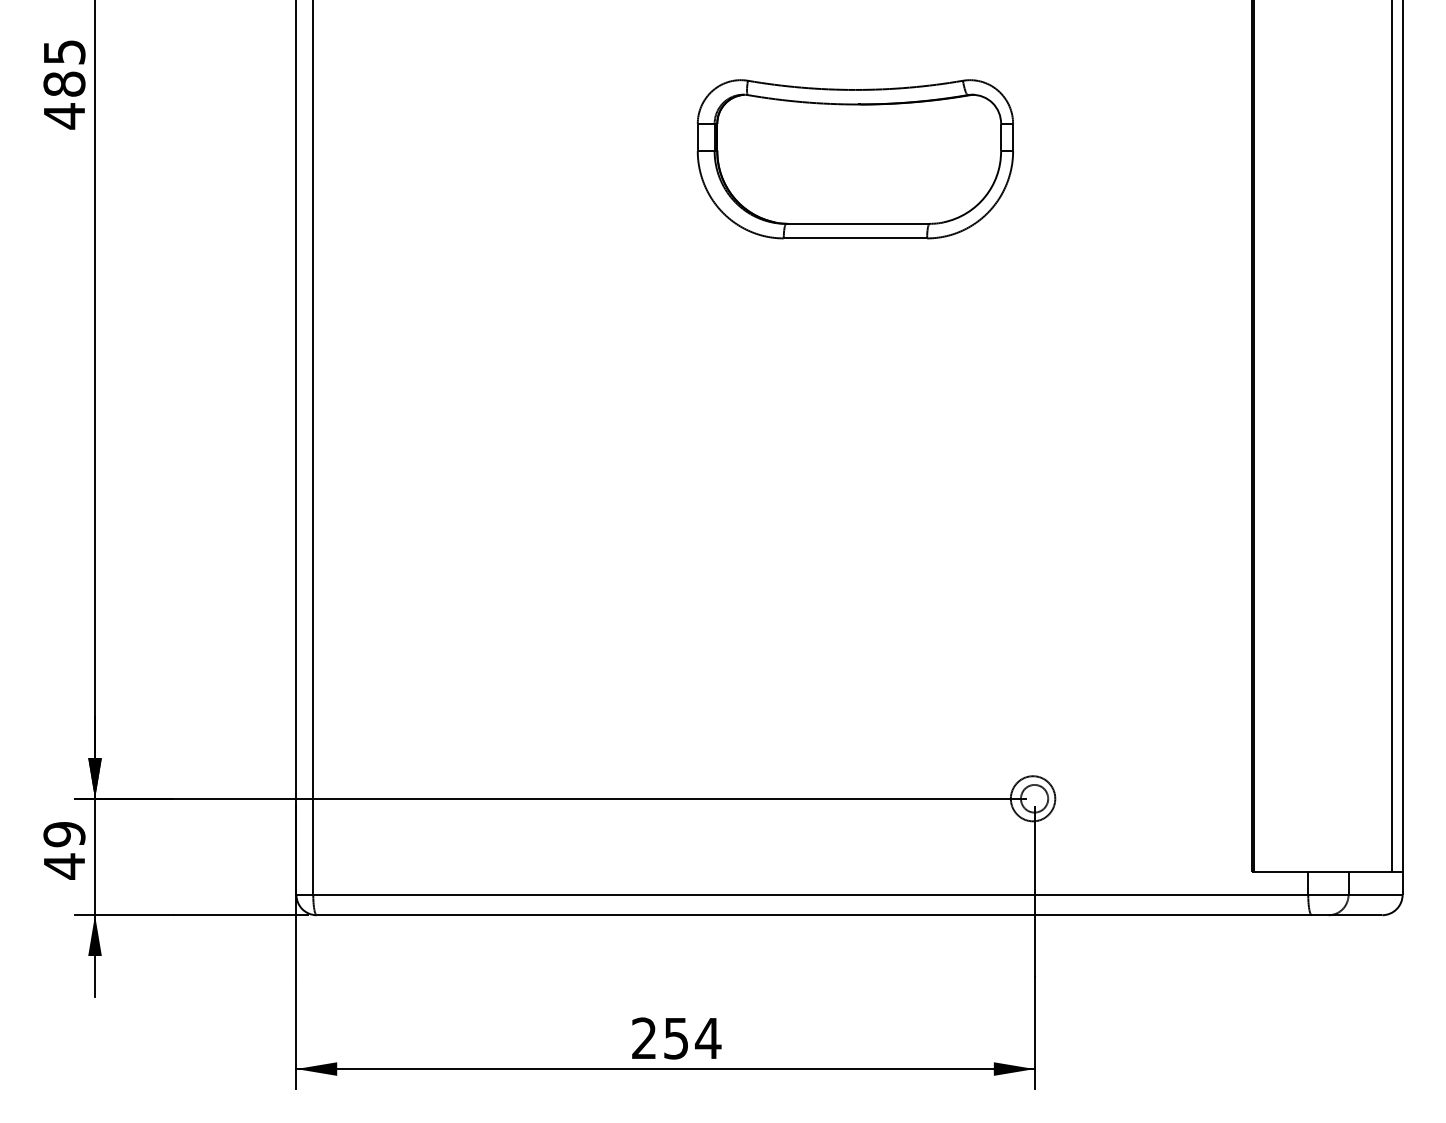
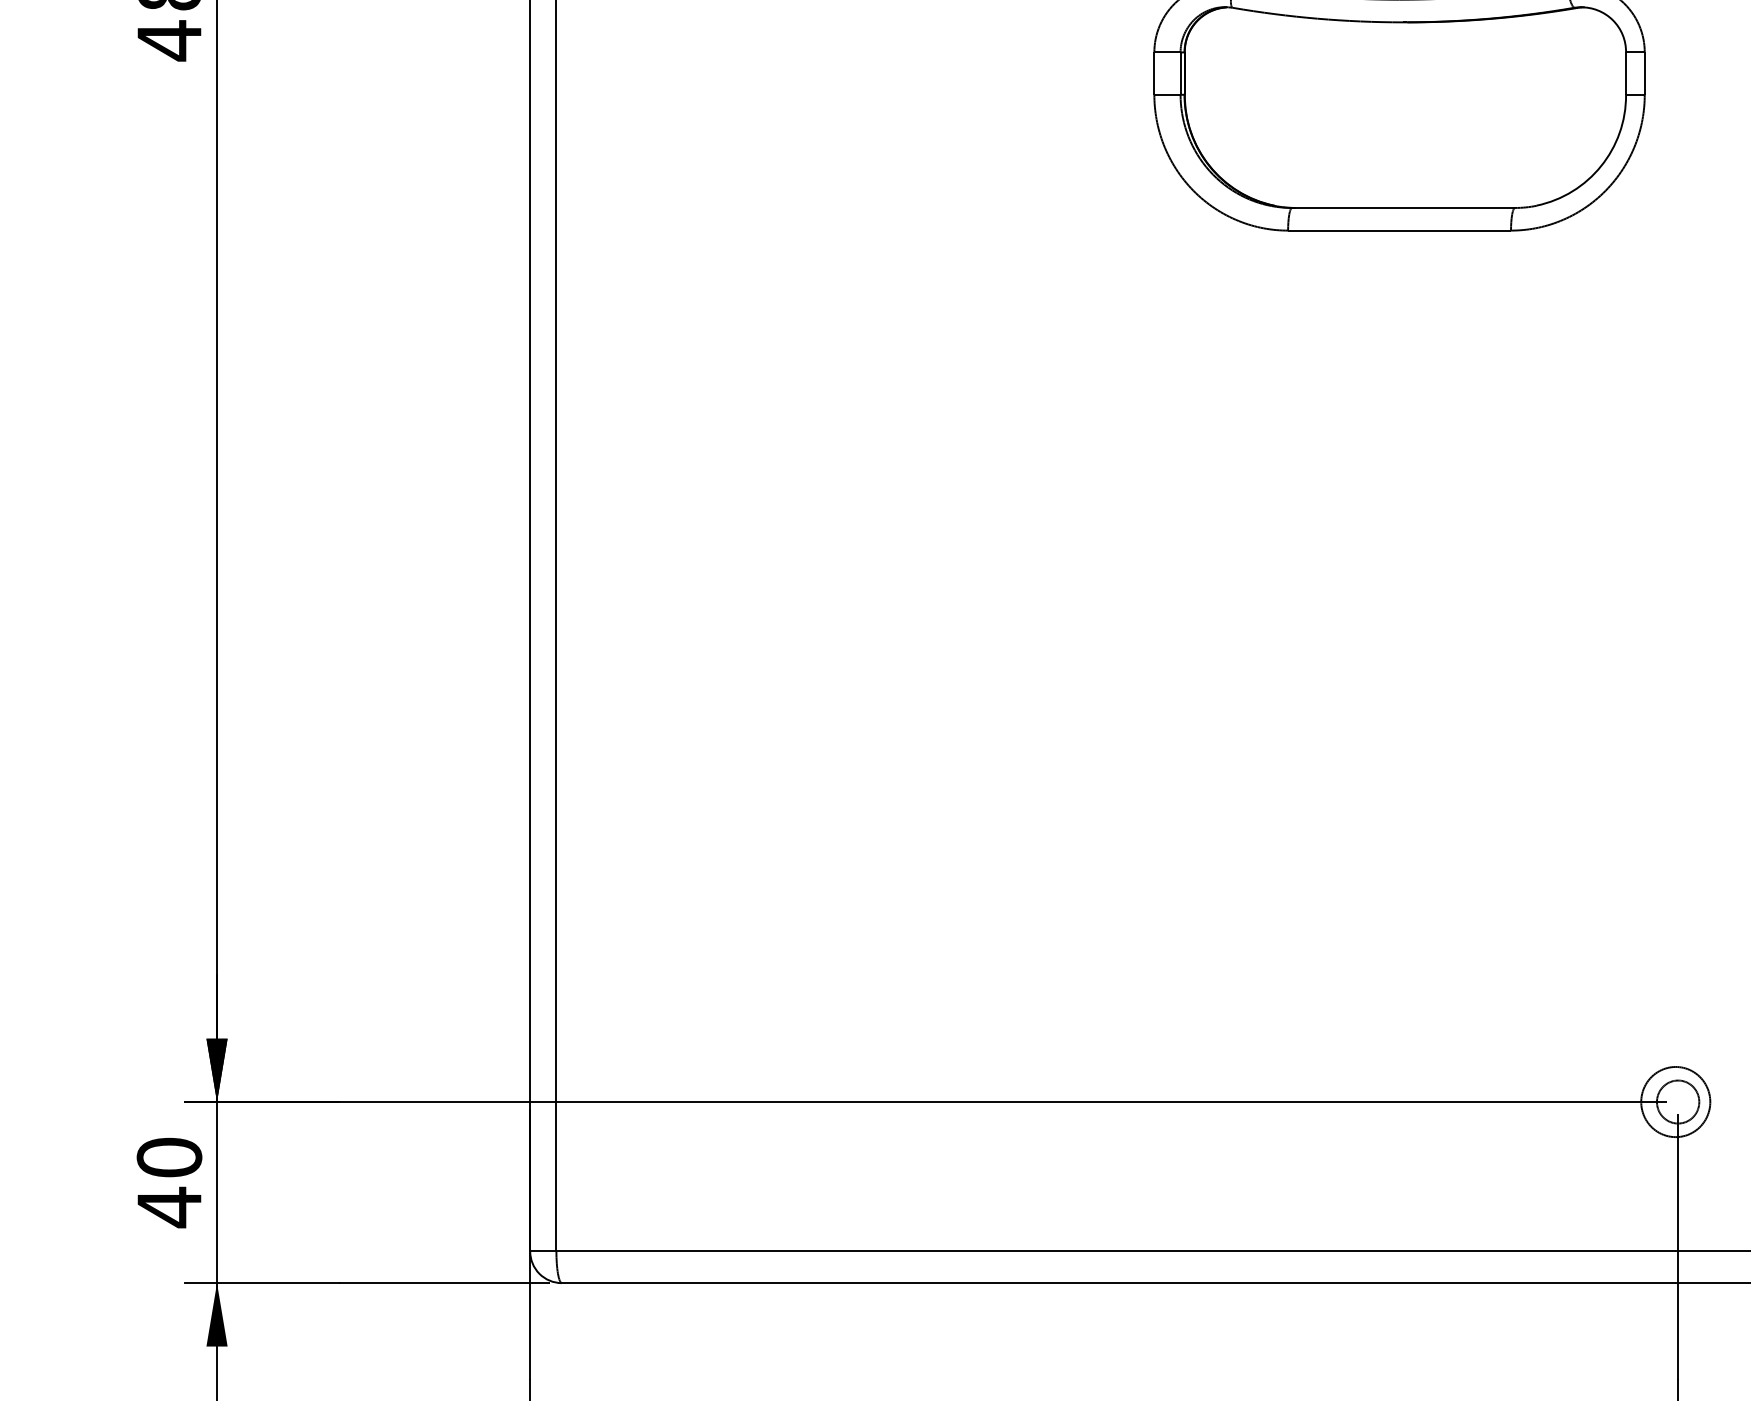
text: (64, 834) -> (169, 1157), 49 -> 40

